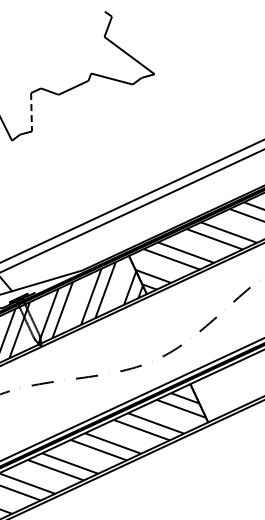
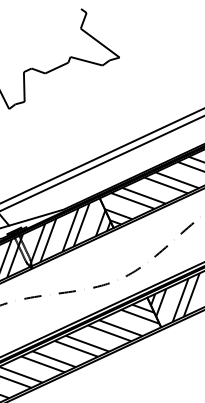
line: (31, 112) -> (24, 87), dashed -> solid
hatch: (226, 383) -> (175, 297), added

